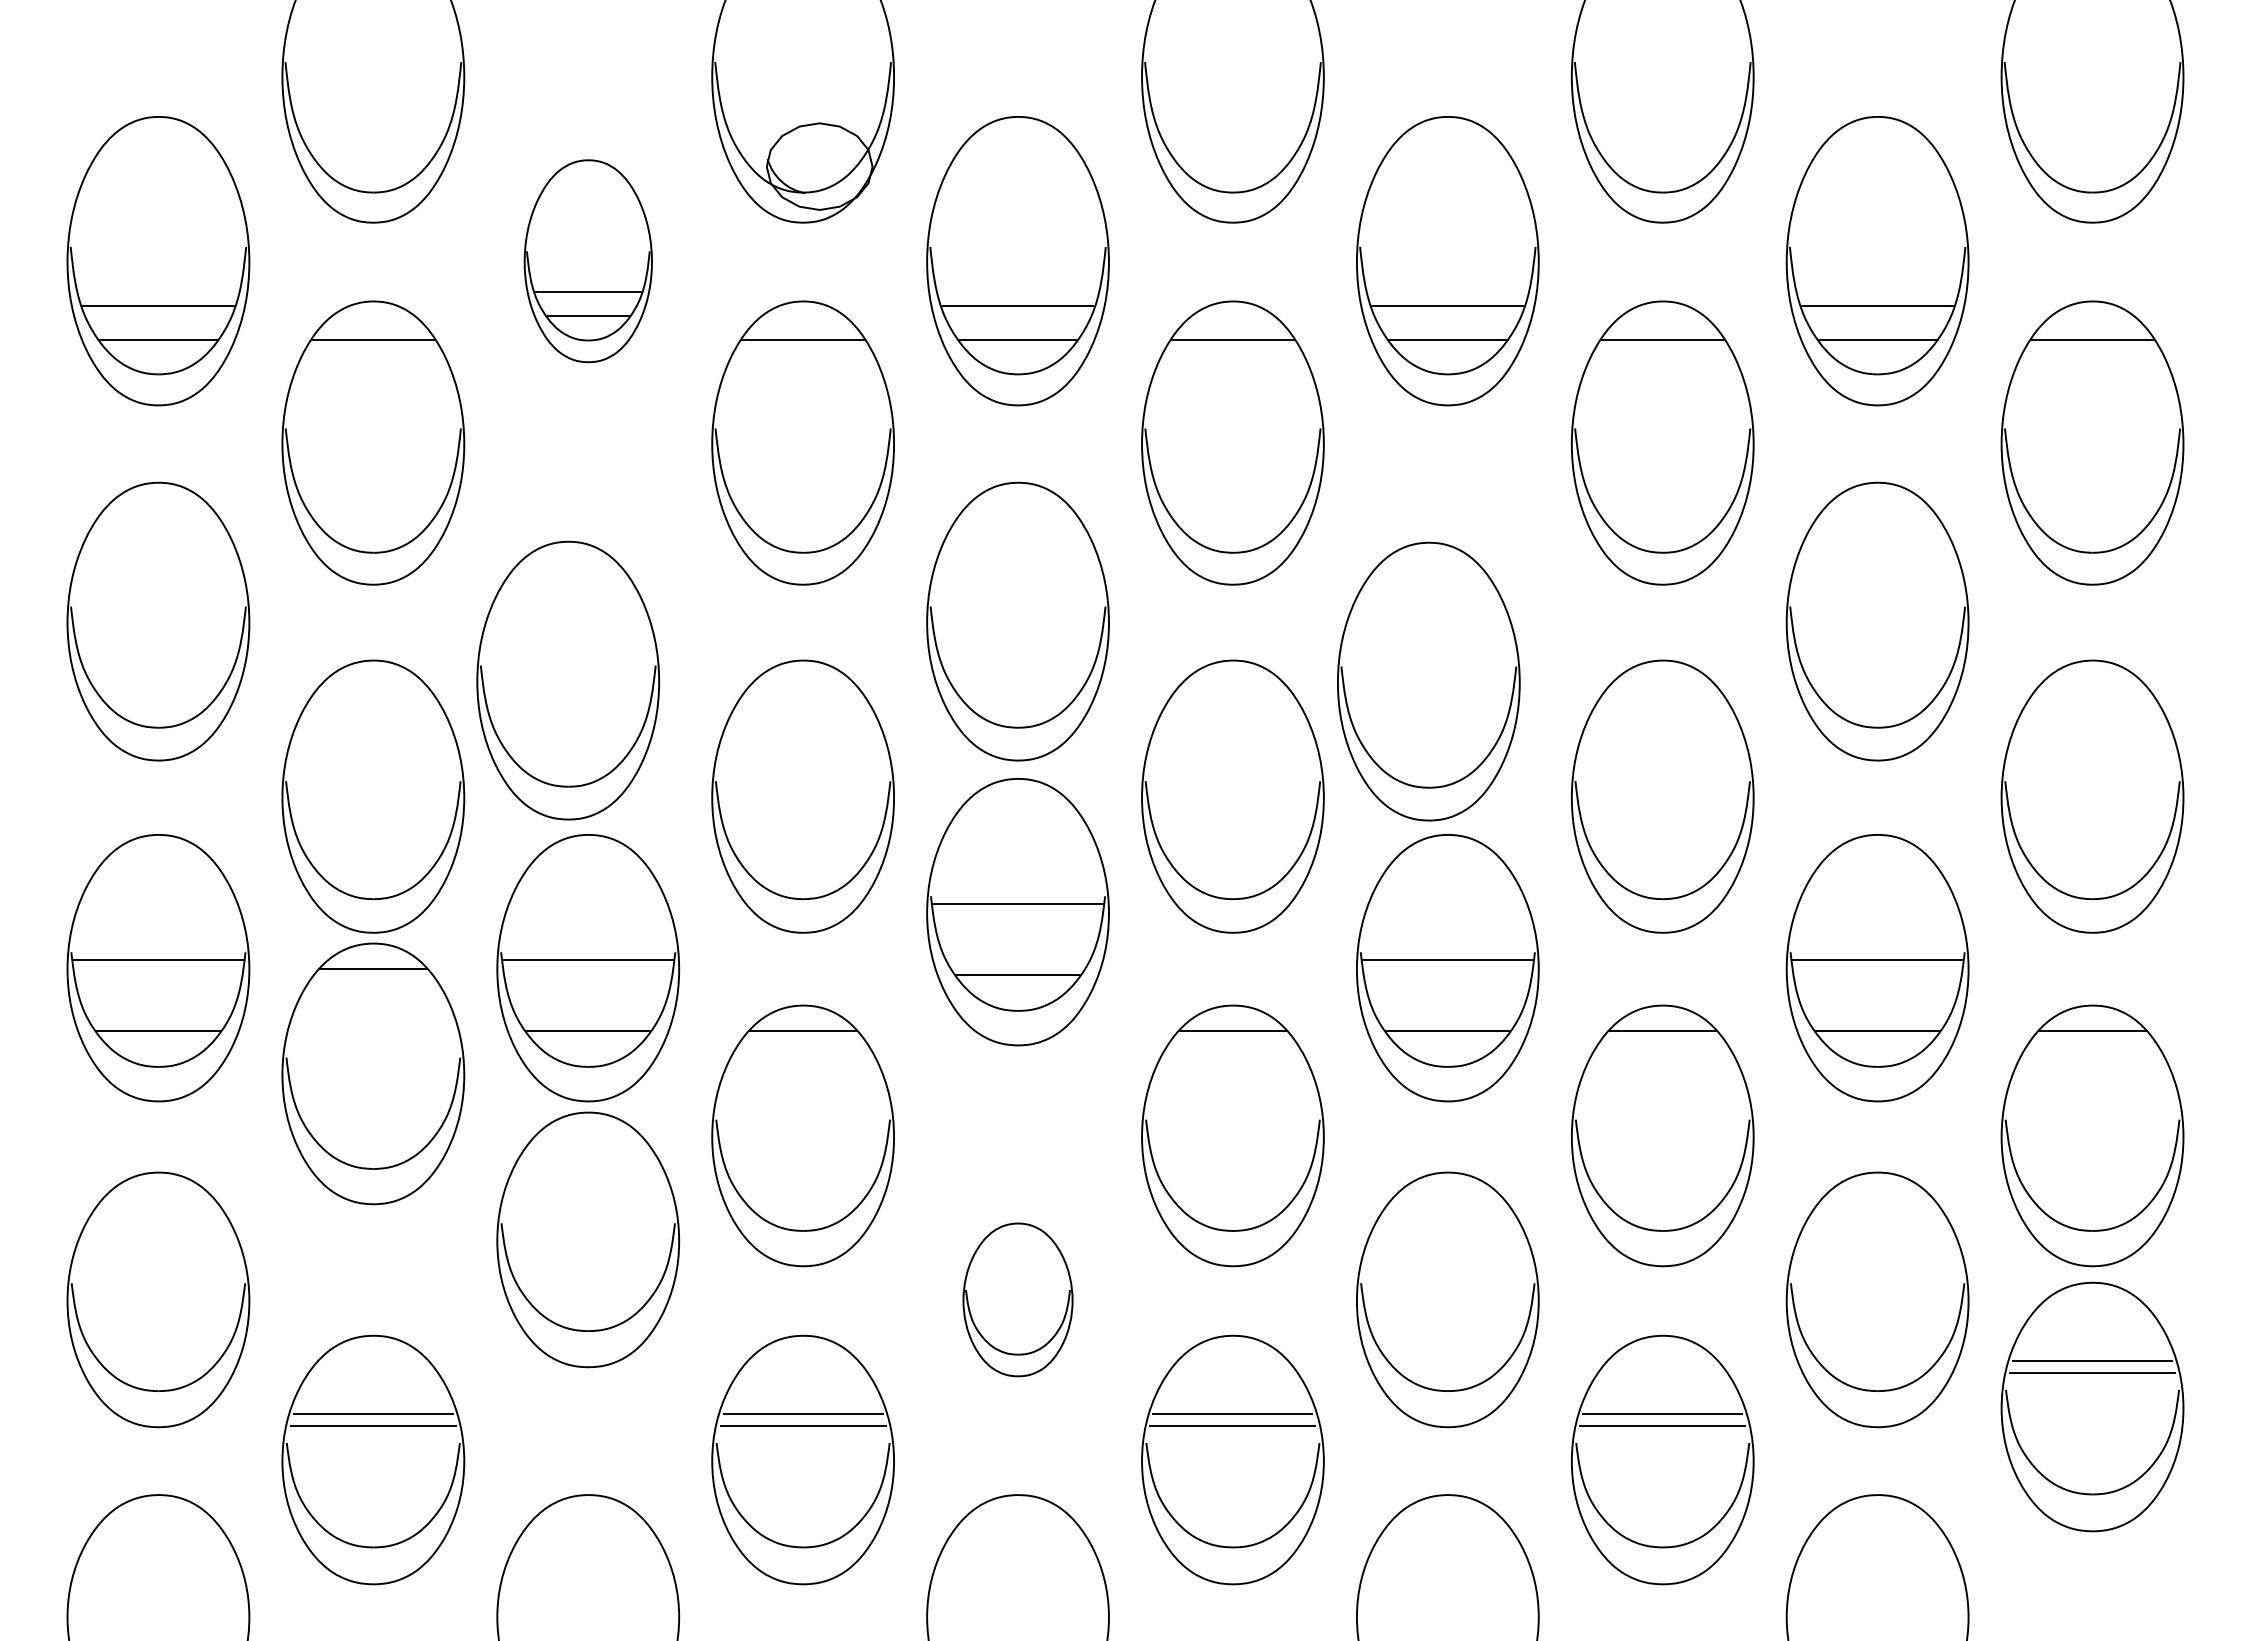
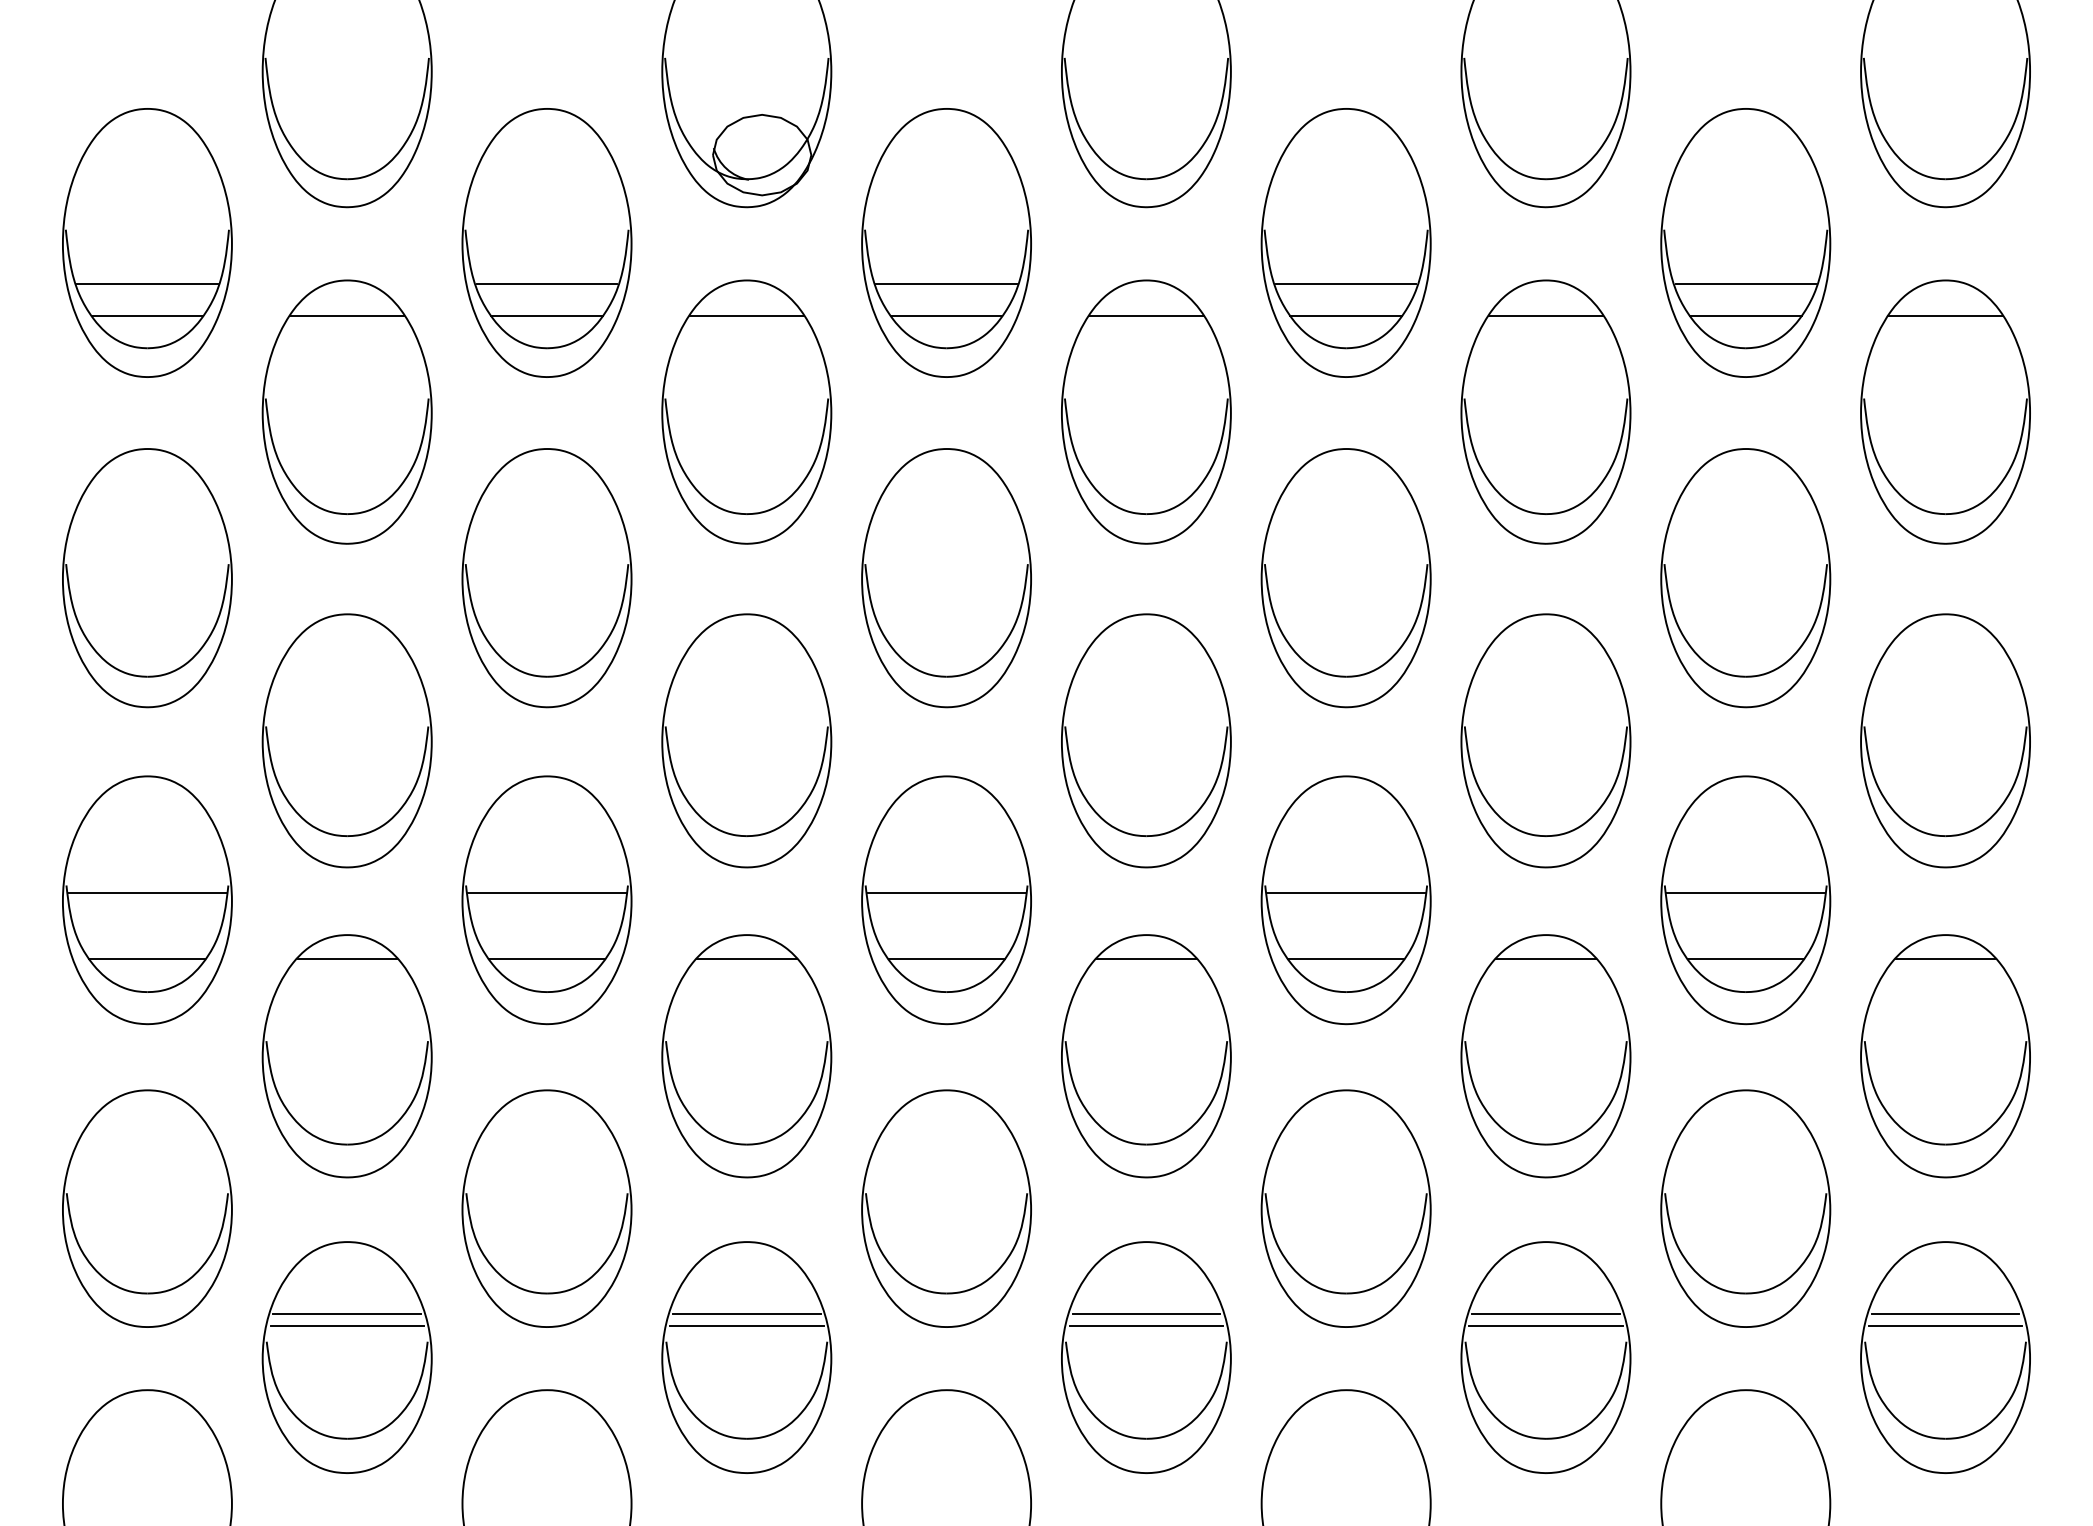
part: (588, 261) -> (547, 243), size x1.43
part: (568, 680) -> (547, 577), moved
part: (1428, 681) -> (1345, 577), moved
part: (1017, 912) -> (946, 900), moved
part: (373, 1073) -> (347, 1055), moved
part: (588, 1239) -> (547, 1208), moved
part: (1017, 1299) -> (946, 1208), size x1.67
part: (2092, 1406) -> (1945, 1357), moved

